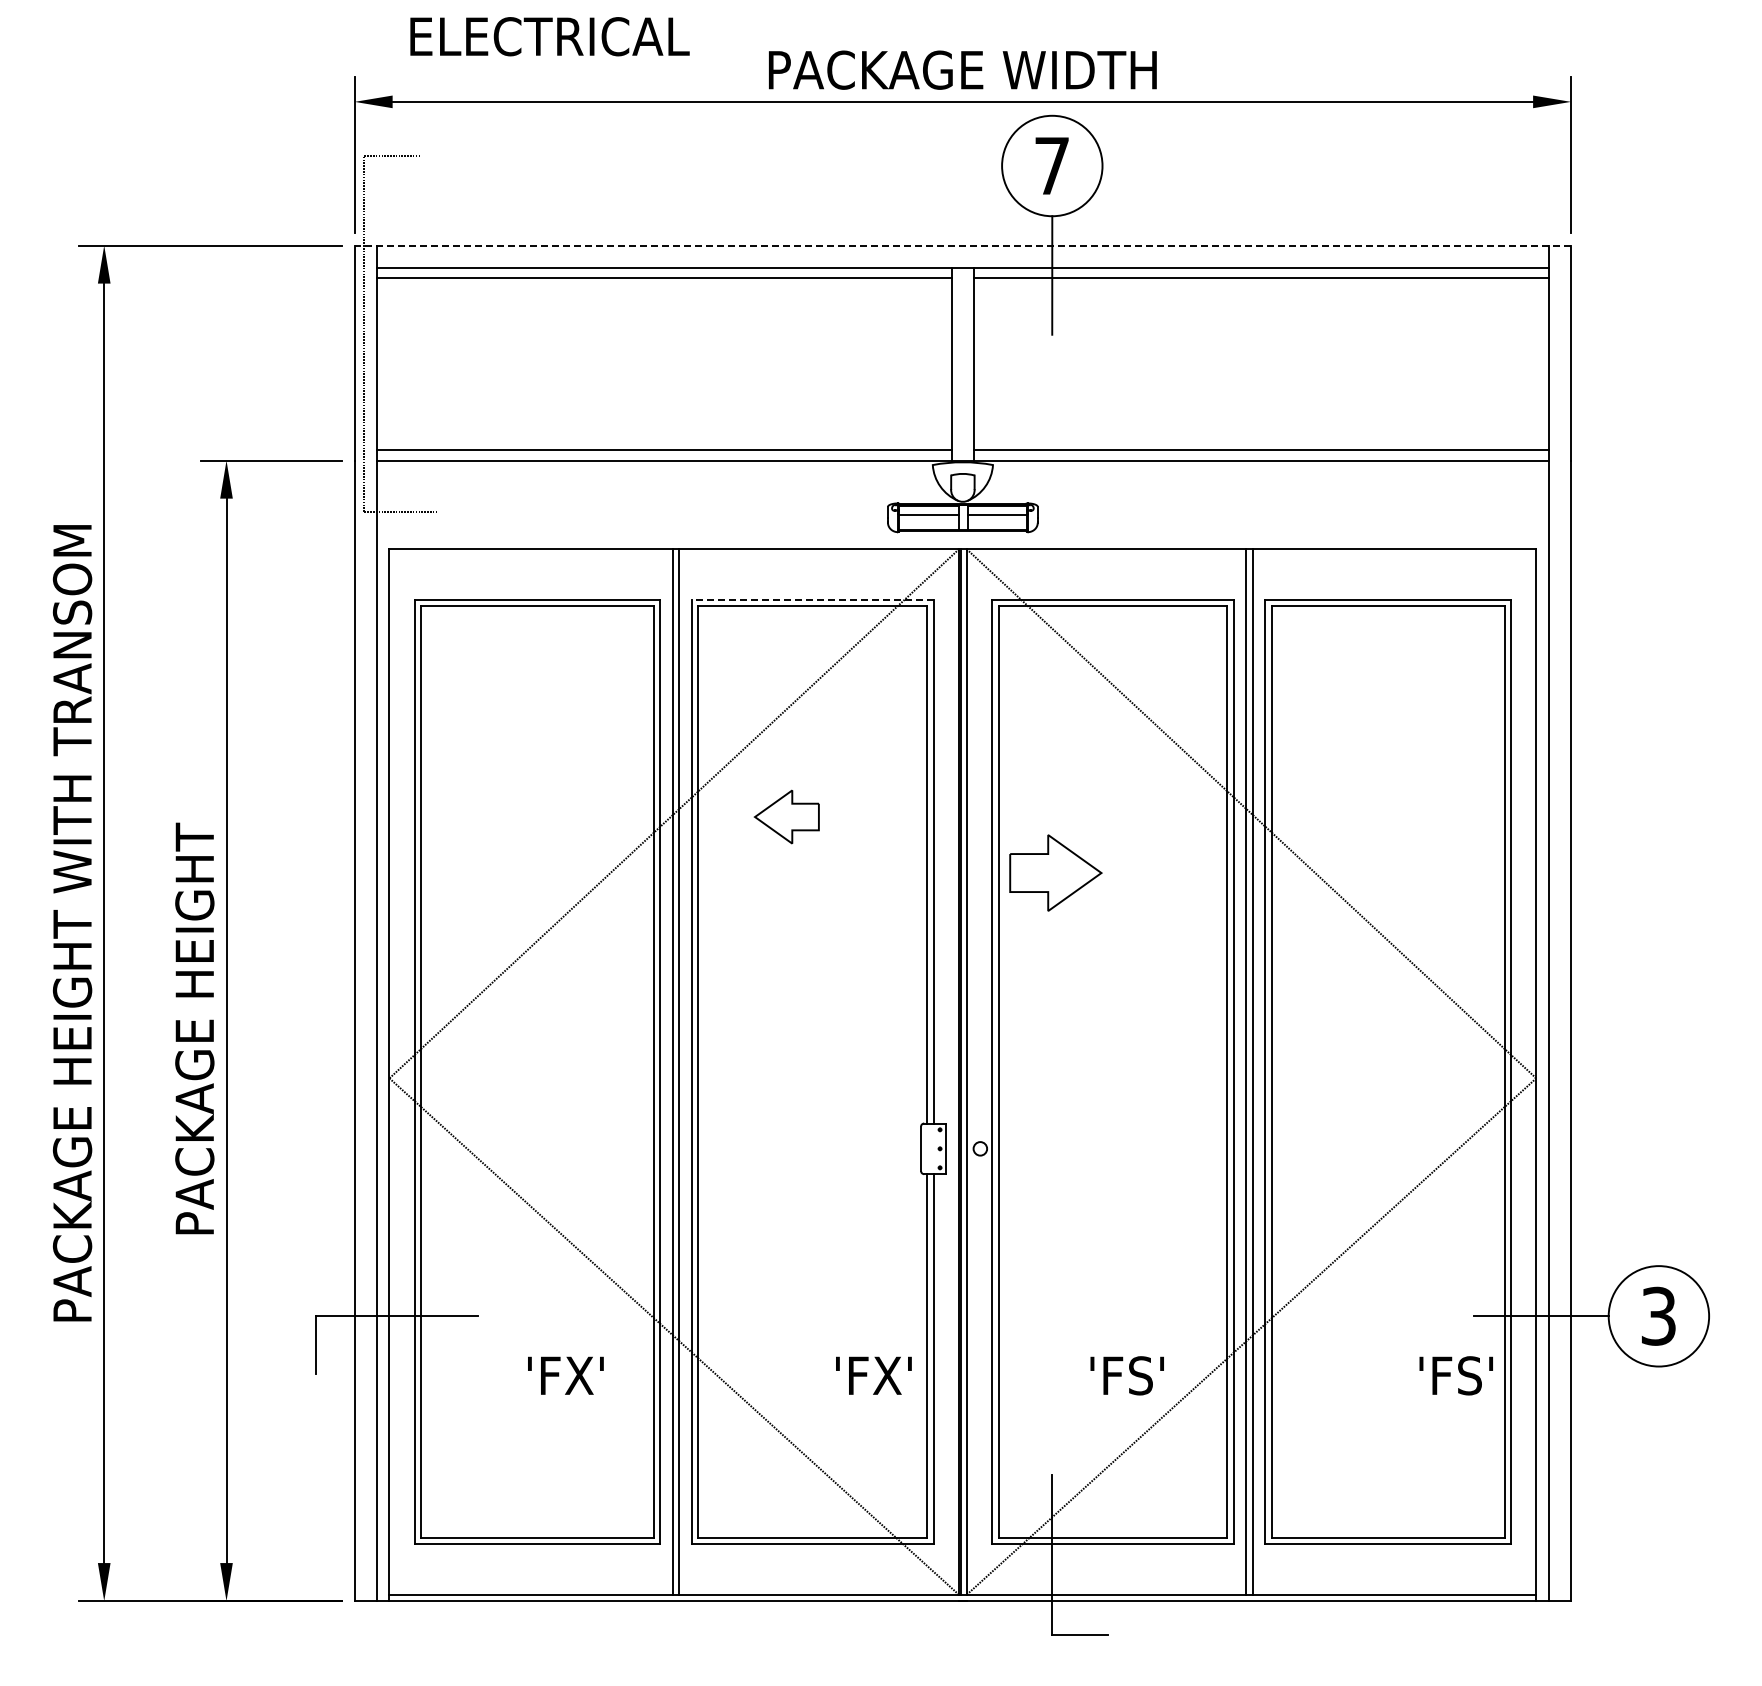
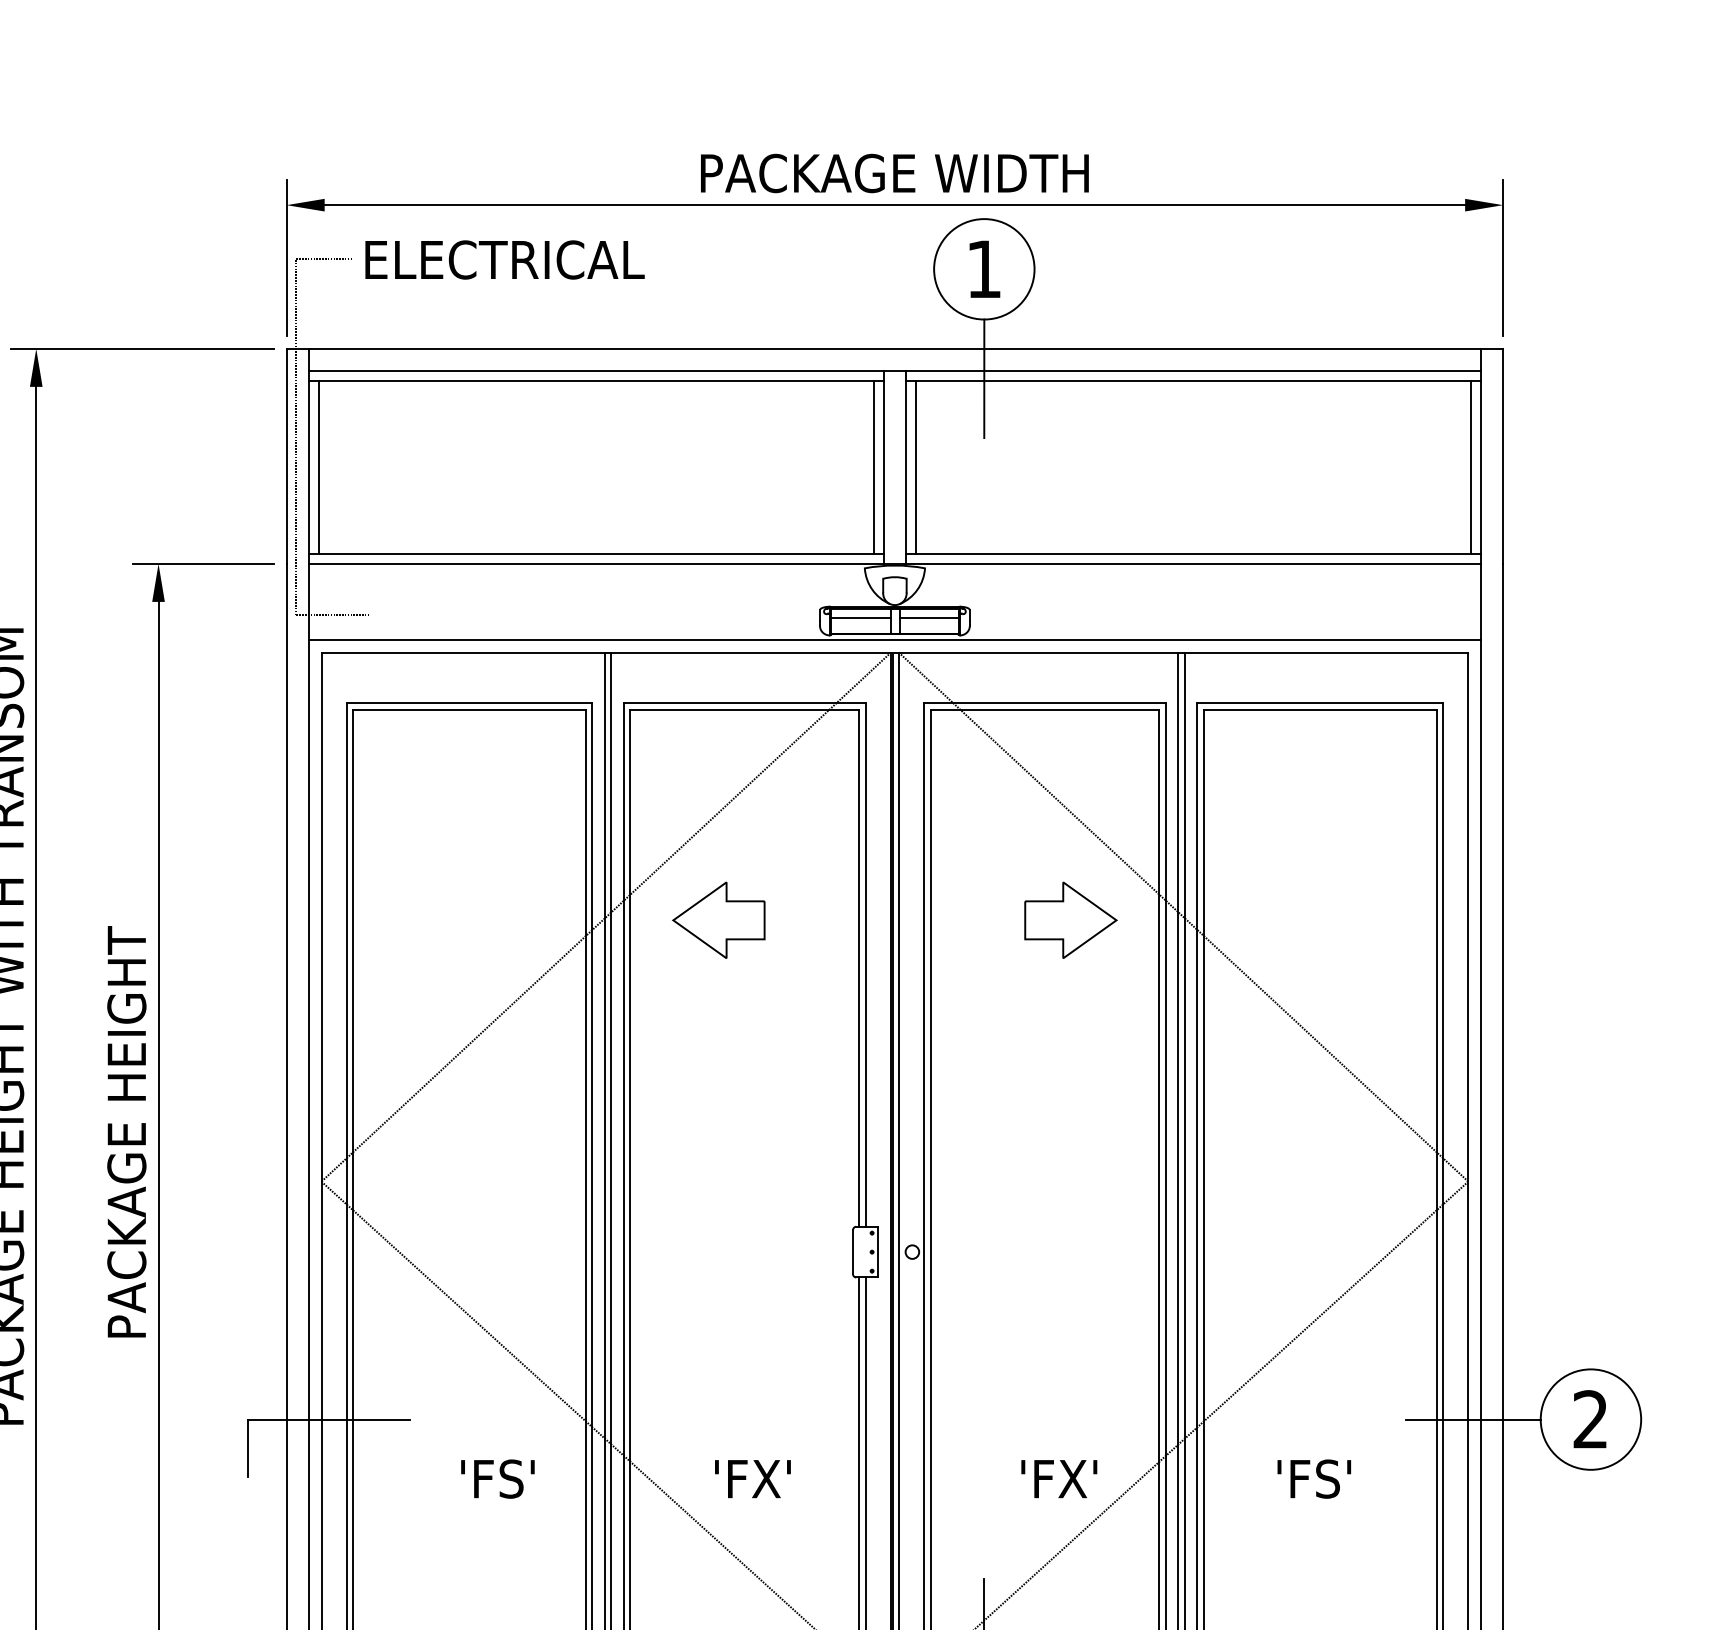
text: (549, 36) -> (504, 259), moved
text: (1051, 165) -> (983, 268), 7 -> 1
line: (962, 245) -> (894, 348), dashed -> solid
line: (387, 364) -> (319, 467), added
line: (941, 364) -> (873, 467), added
line: (984, 364) -> (916, 467), added
line: (1538, 364) -> (1470, 467), added
line: (962, 536) -> (894, 639), added
line: (812, 600) -> (744, 703), dashed -> solid
part: (786, 816) -> (718, 919), size x1.43
part: (1055, 872) -> (1070, 919), moved
text: (1658, 1315) -> (1590, 1418), 3 -> 2
text: (565, 1375) -> (497, 1478), 'FX' -> 'FS'
text: (873, 1375) -> (752, 1478), moved
text: (1127, 1375) -> (1059, 1478), 'FS' -> 'FX'
text: (1455, 1375) -> (1313, 1478), moved

